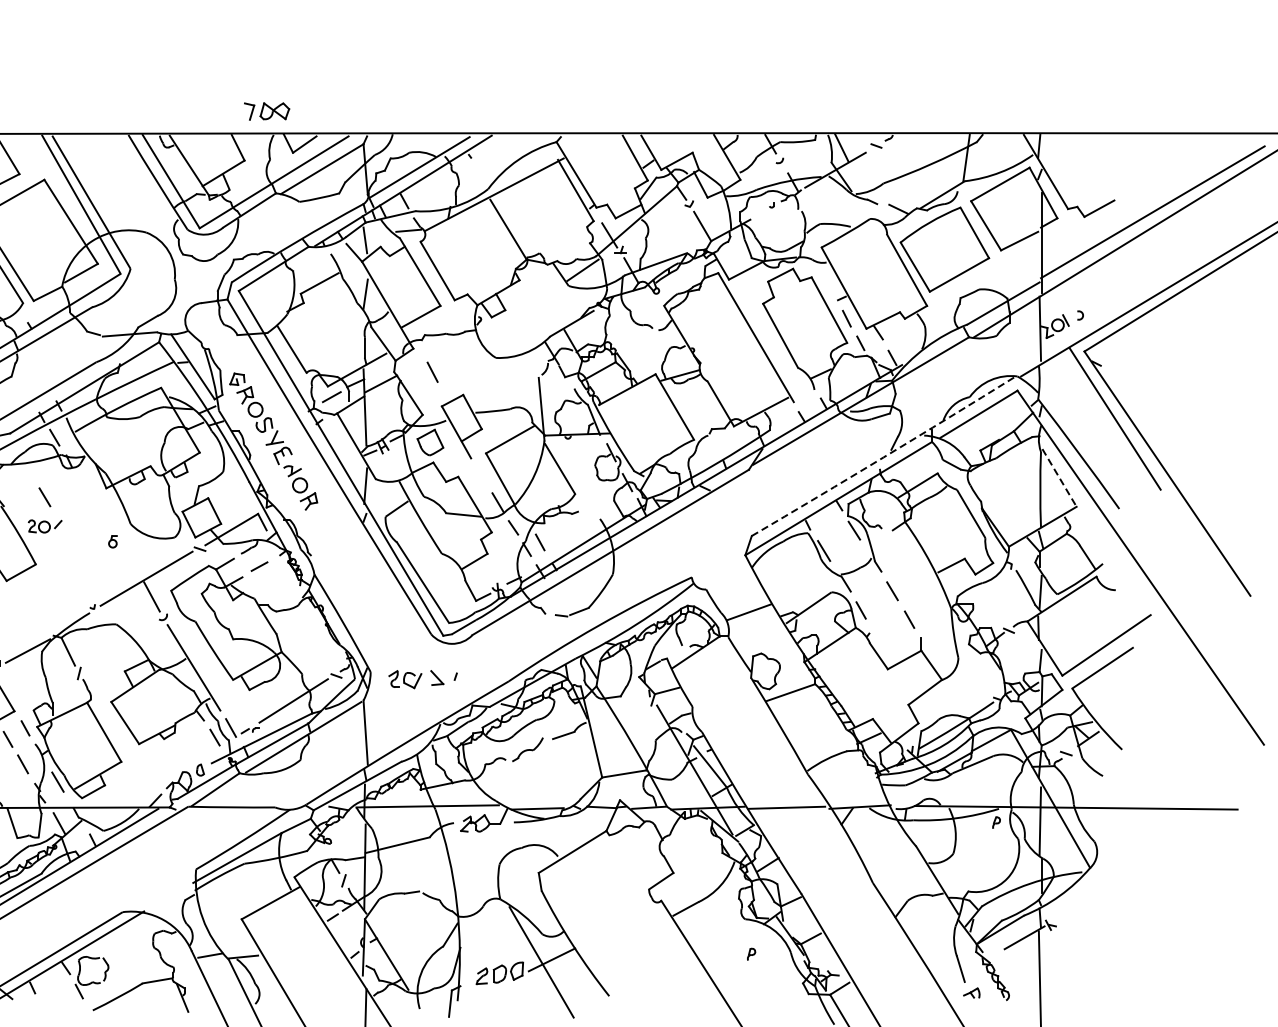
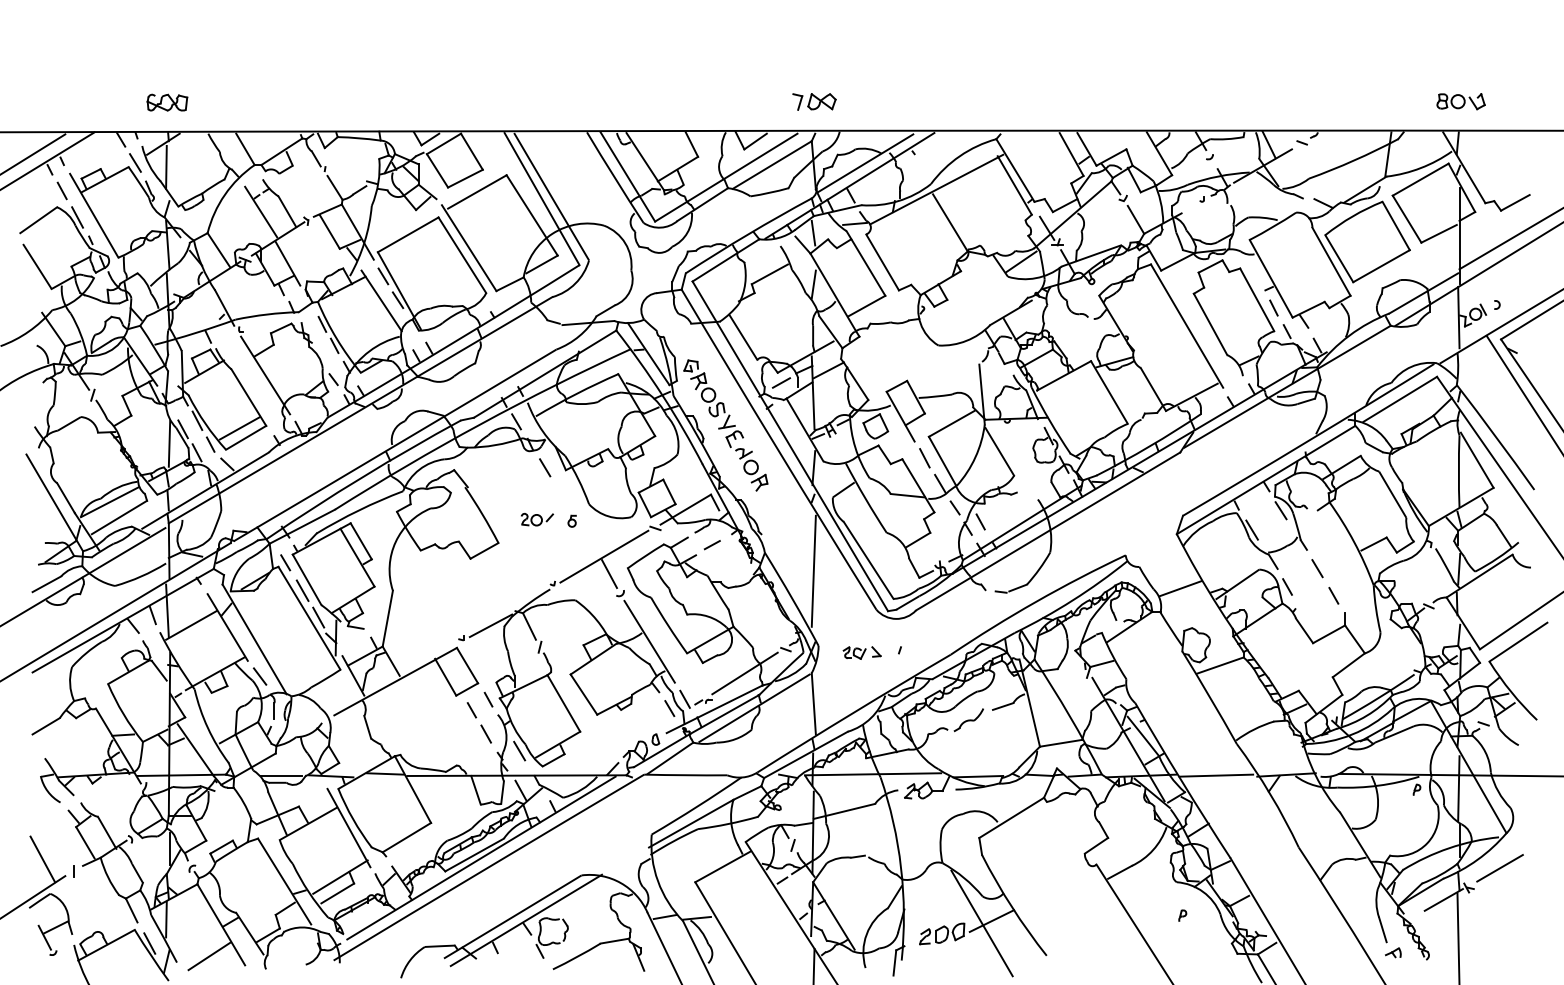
part: (1042, 102) -> (1460, 101), added
part: (267, 111) -> (814, 101), moved
line: (432, 372) -> (924, 458), moved
arc: (884, 457) -> (1309, 440), dashed -> solid
line: (1059, 478) -> (1477, 460), dashed -> solid
line: (45, 497) -> (545, 467), moved
part: (45, 526) -> (537, 519), moved
line: (365, 593) -> (813, 570), added
part: (415, 678) -> (861, 652), size x0.71
line: (1082, 904) -> (1499, 868), added

